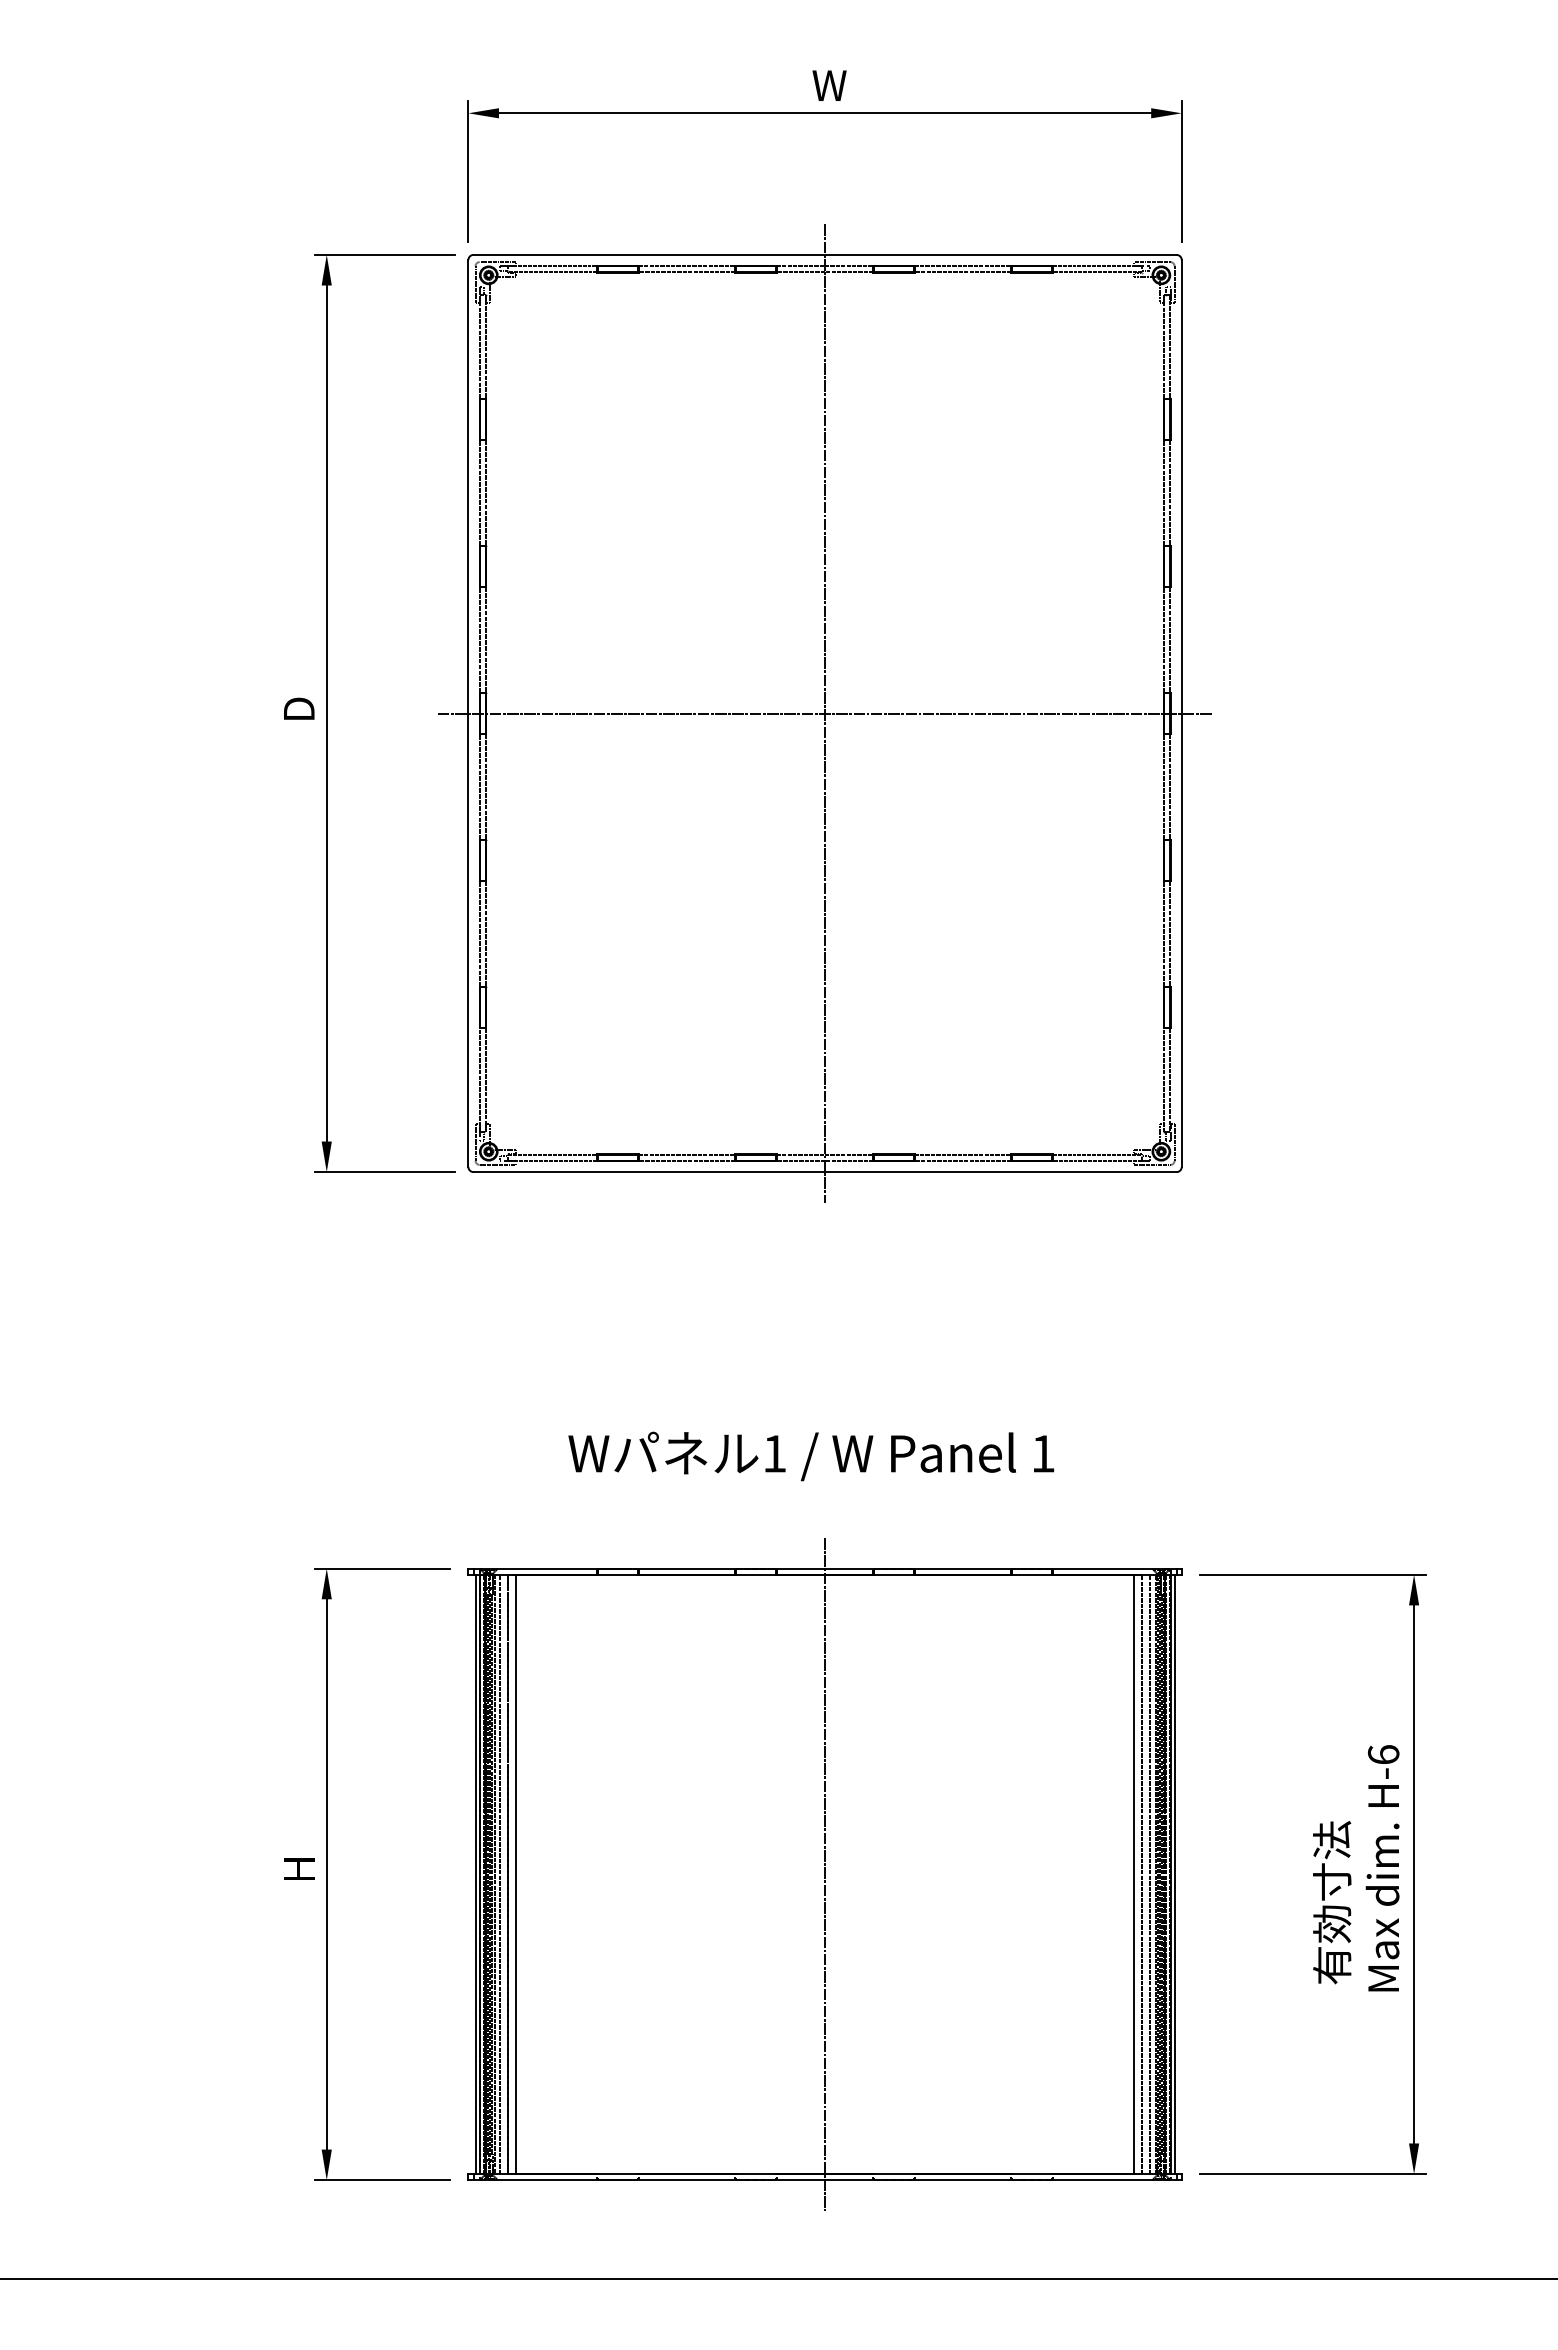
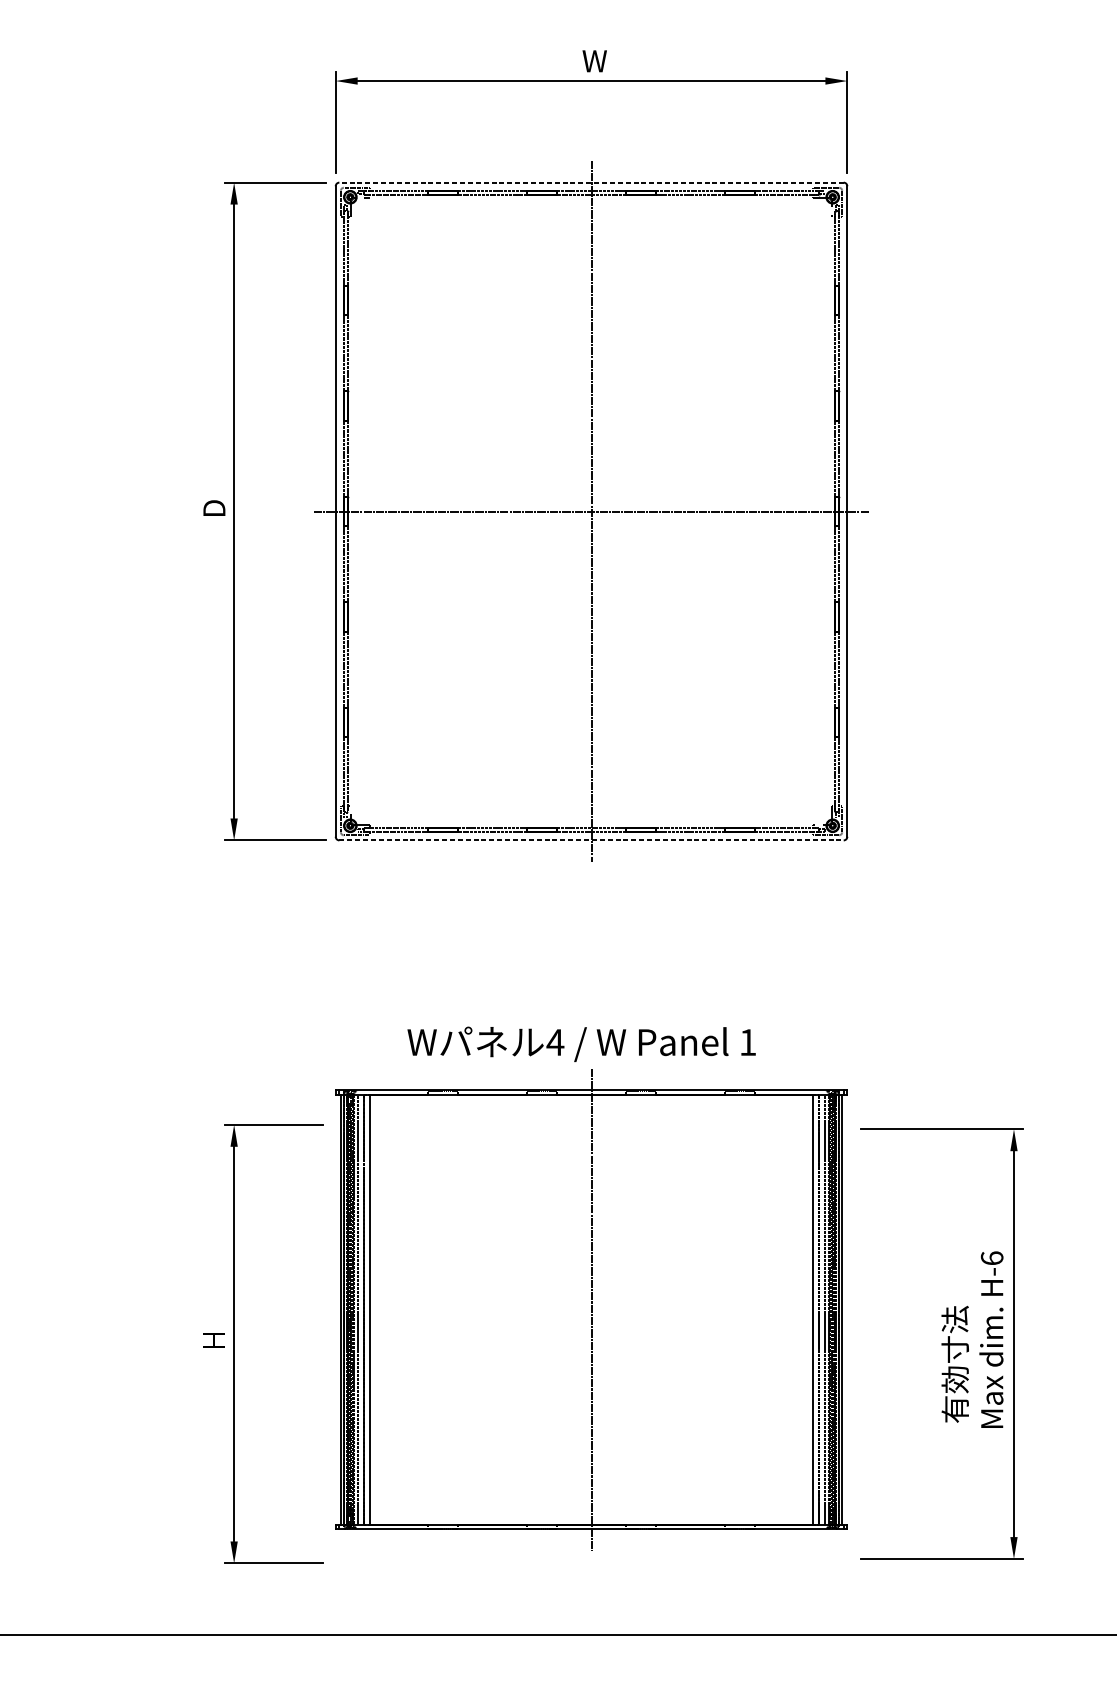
line: (825, 254) -> (591, 182), solid -> dashed
line: (825, 1172) -> (591, 840), solid -> dashed
text: (774, 1453) -> (555, 1042), 1 -> 4
part: (824, 1874) -> (591, 1309), moved

